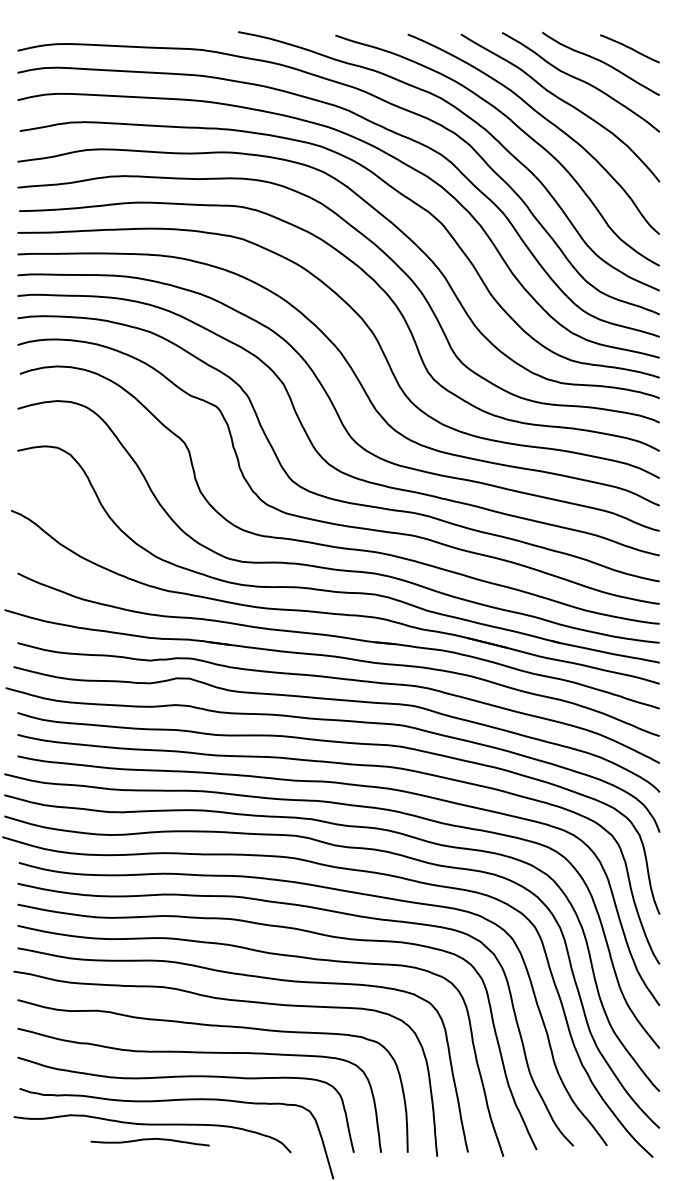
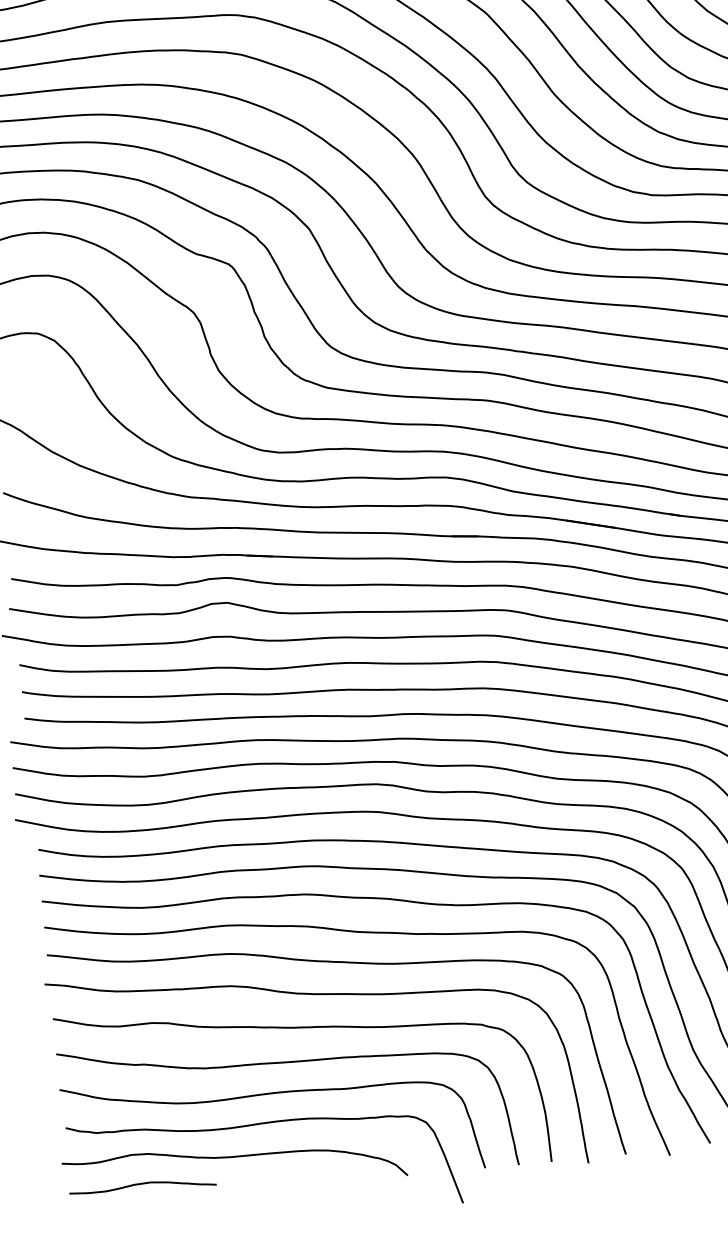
curve: (149, 1140) -> (141, 1185), moved

